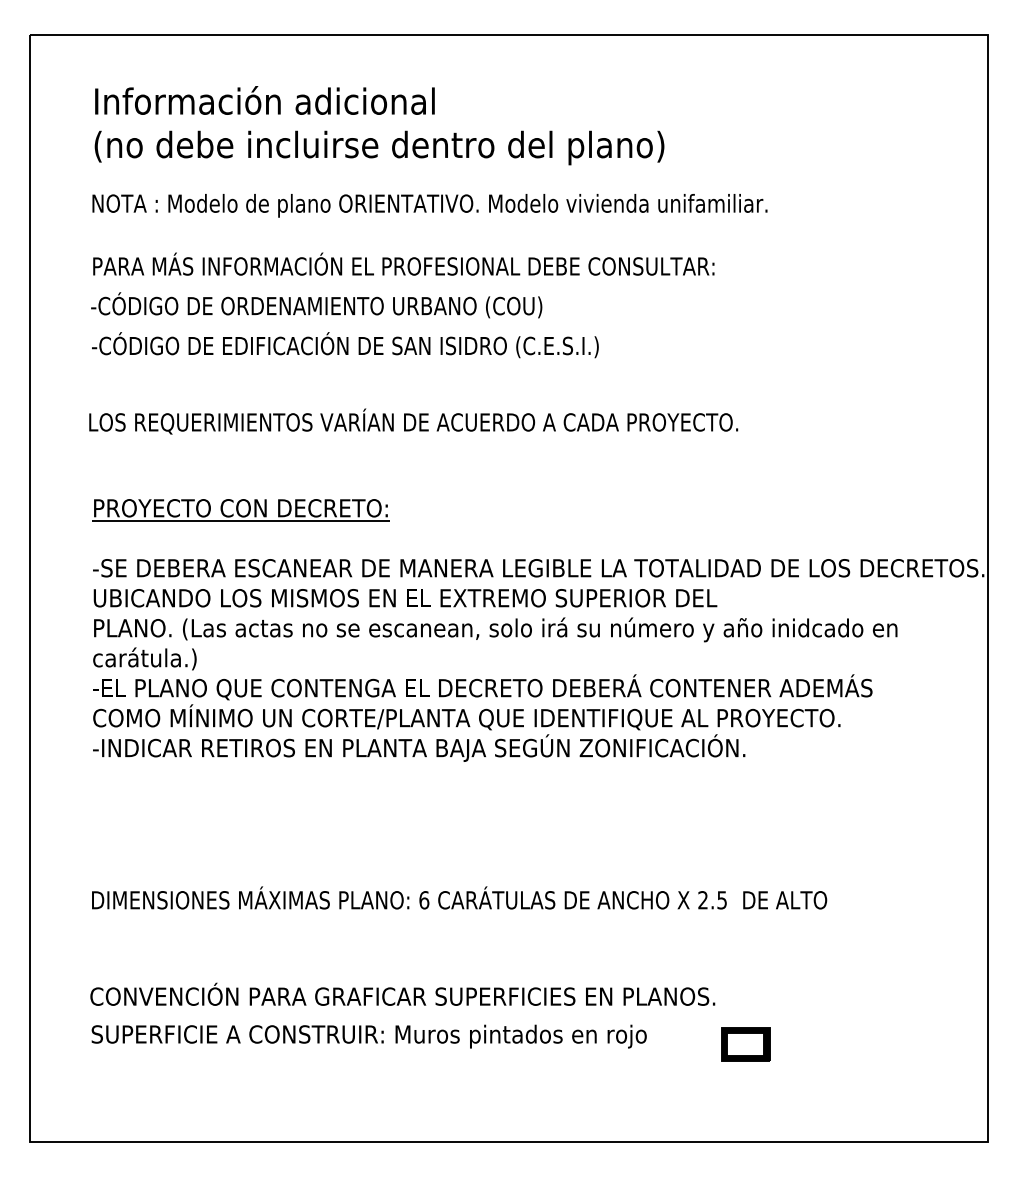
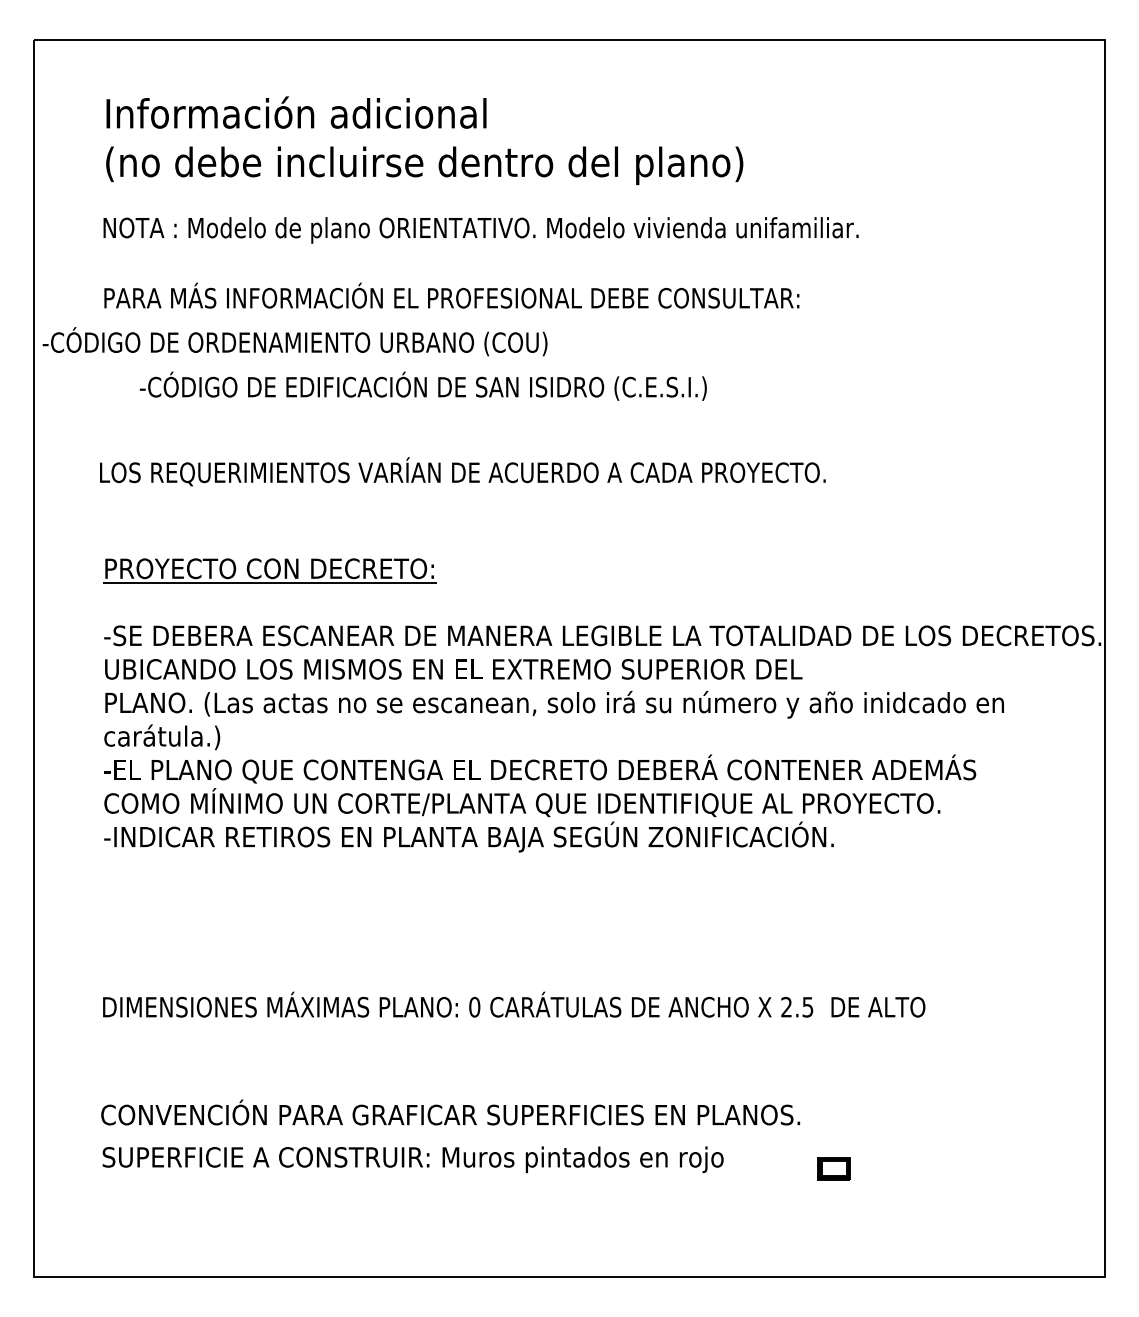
text: (316, 305) -> (294, 341), moved
text: (345, 345) -> (423, 386), moved
text: (424, 900) -> (474, 1007), 6 -> 0
part: (745, 1044) -> (834, 1168), size x0.6

